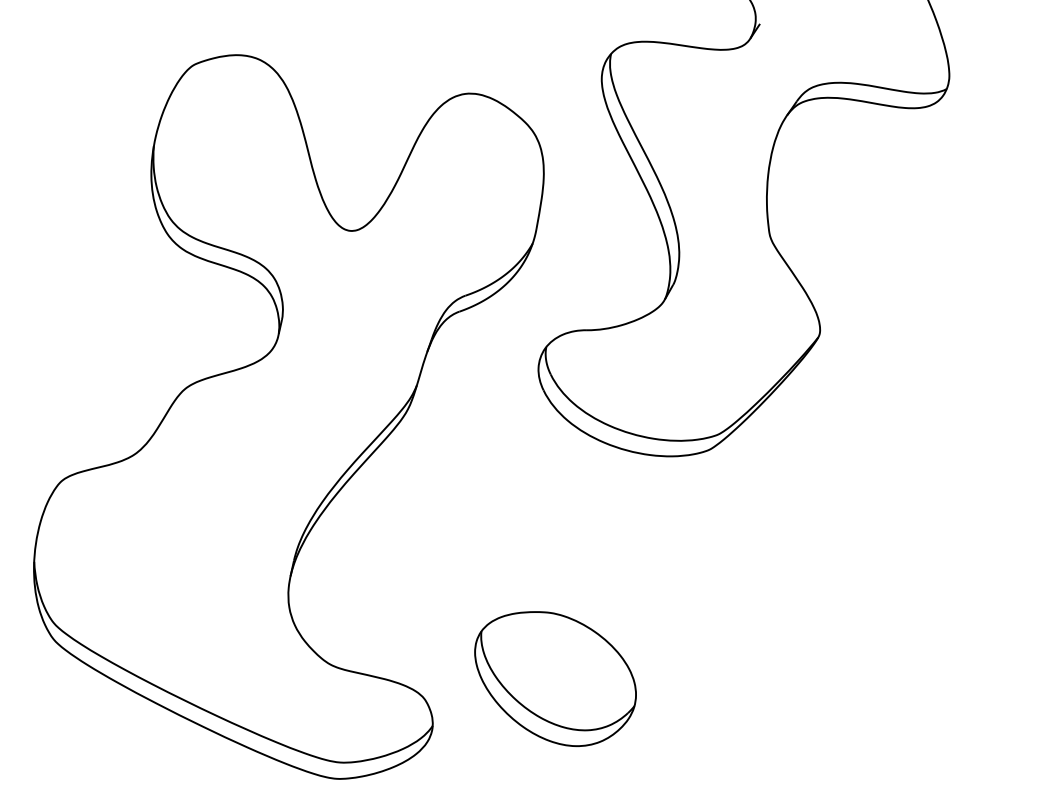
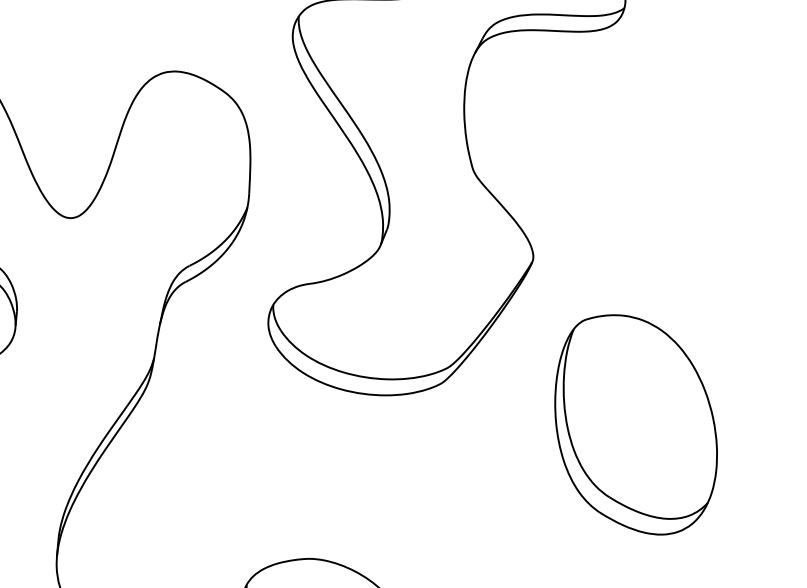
part: (902, 518) -> (635, 424), added

